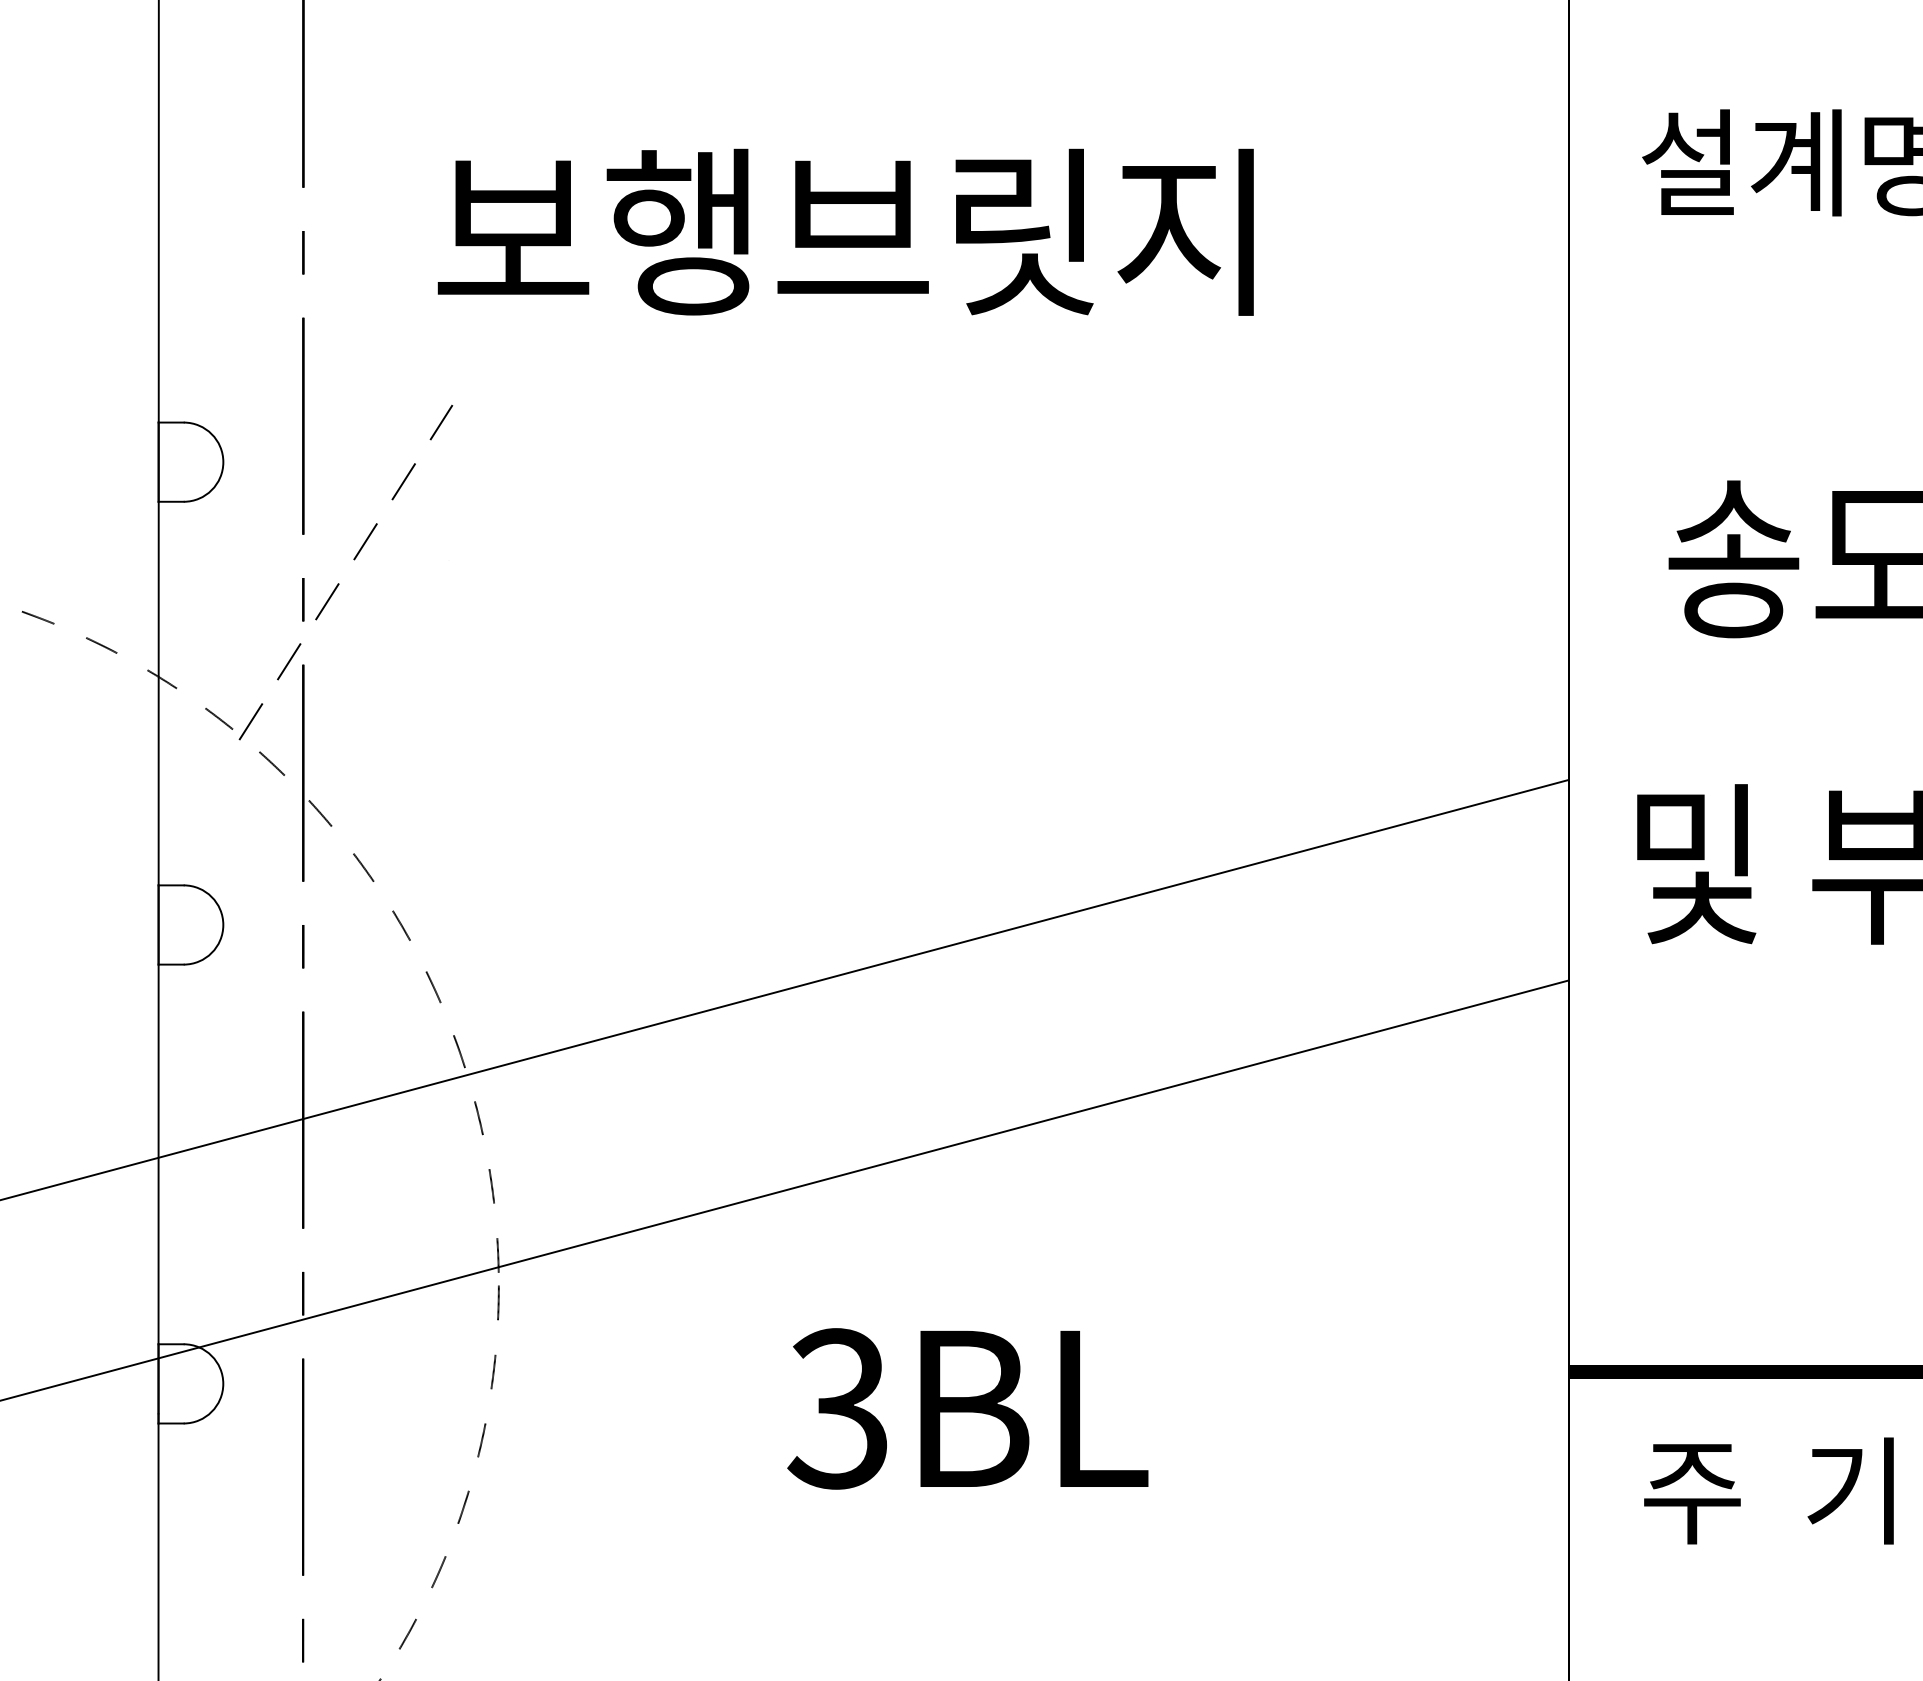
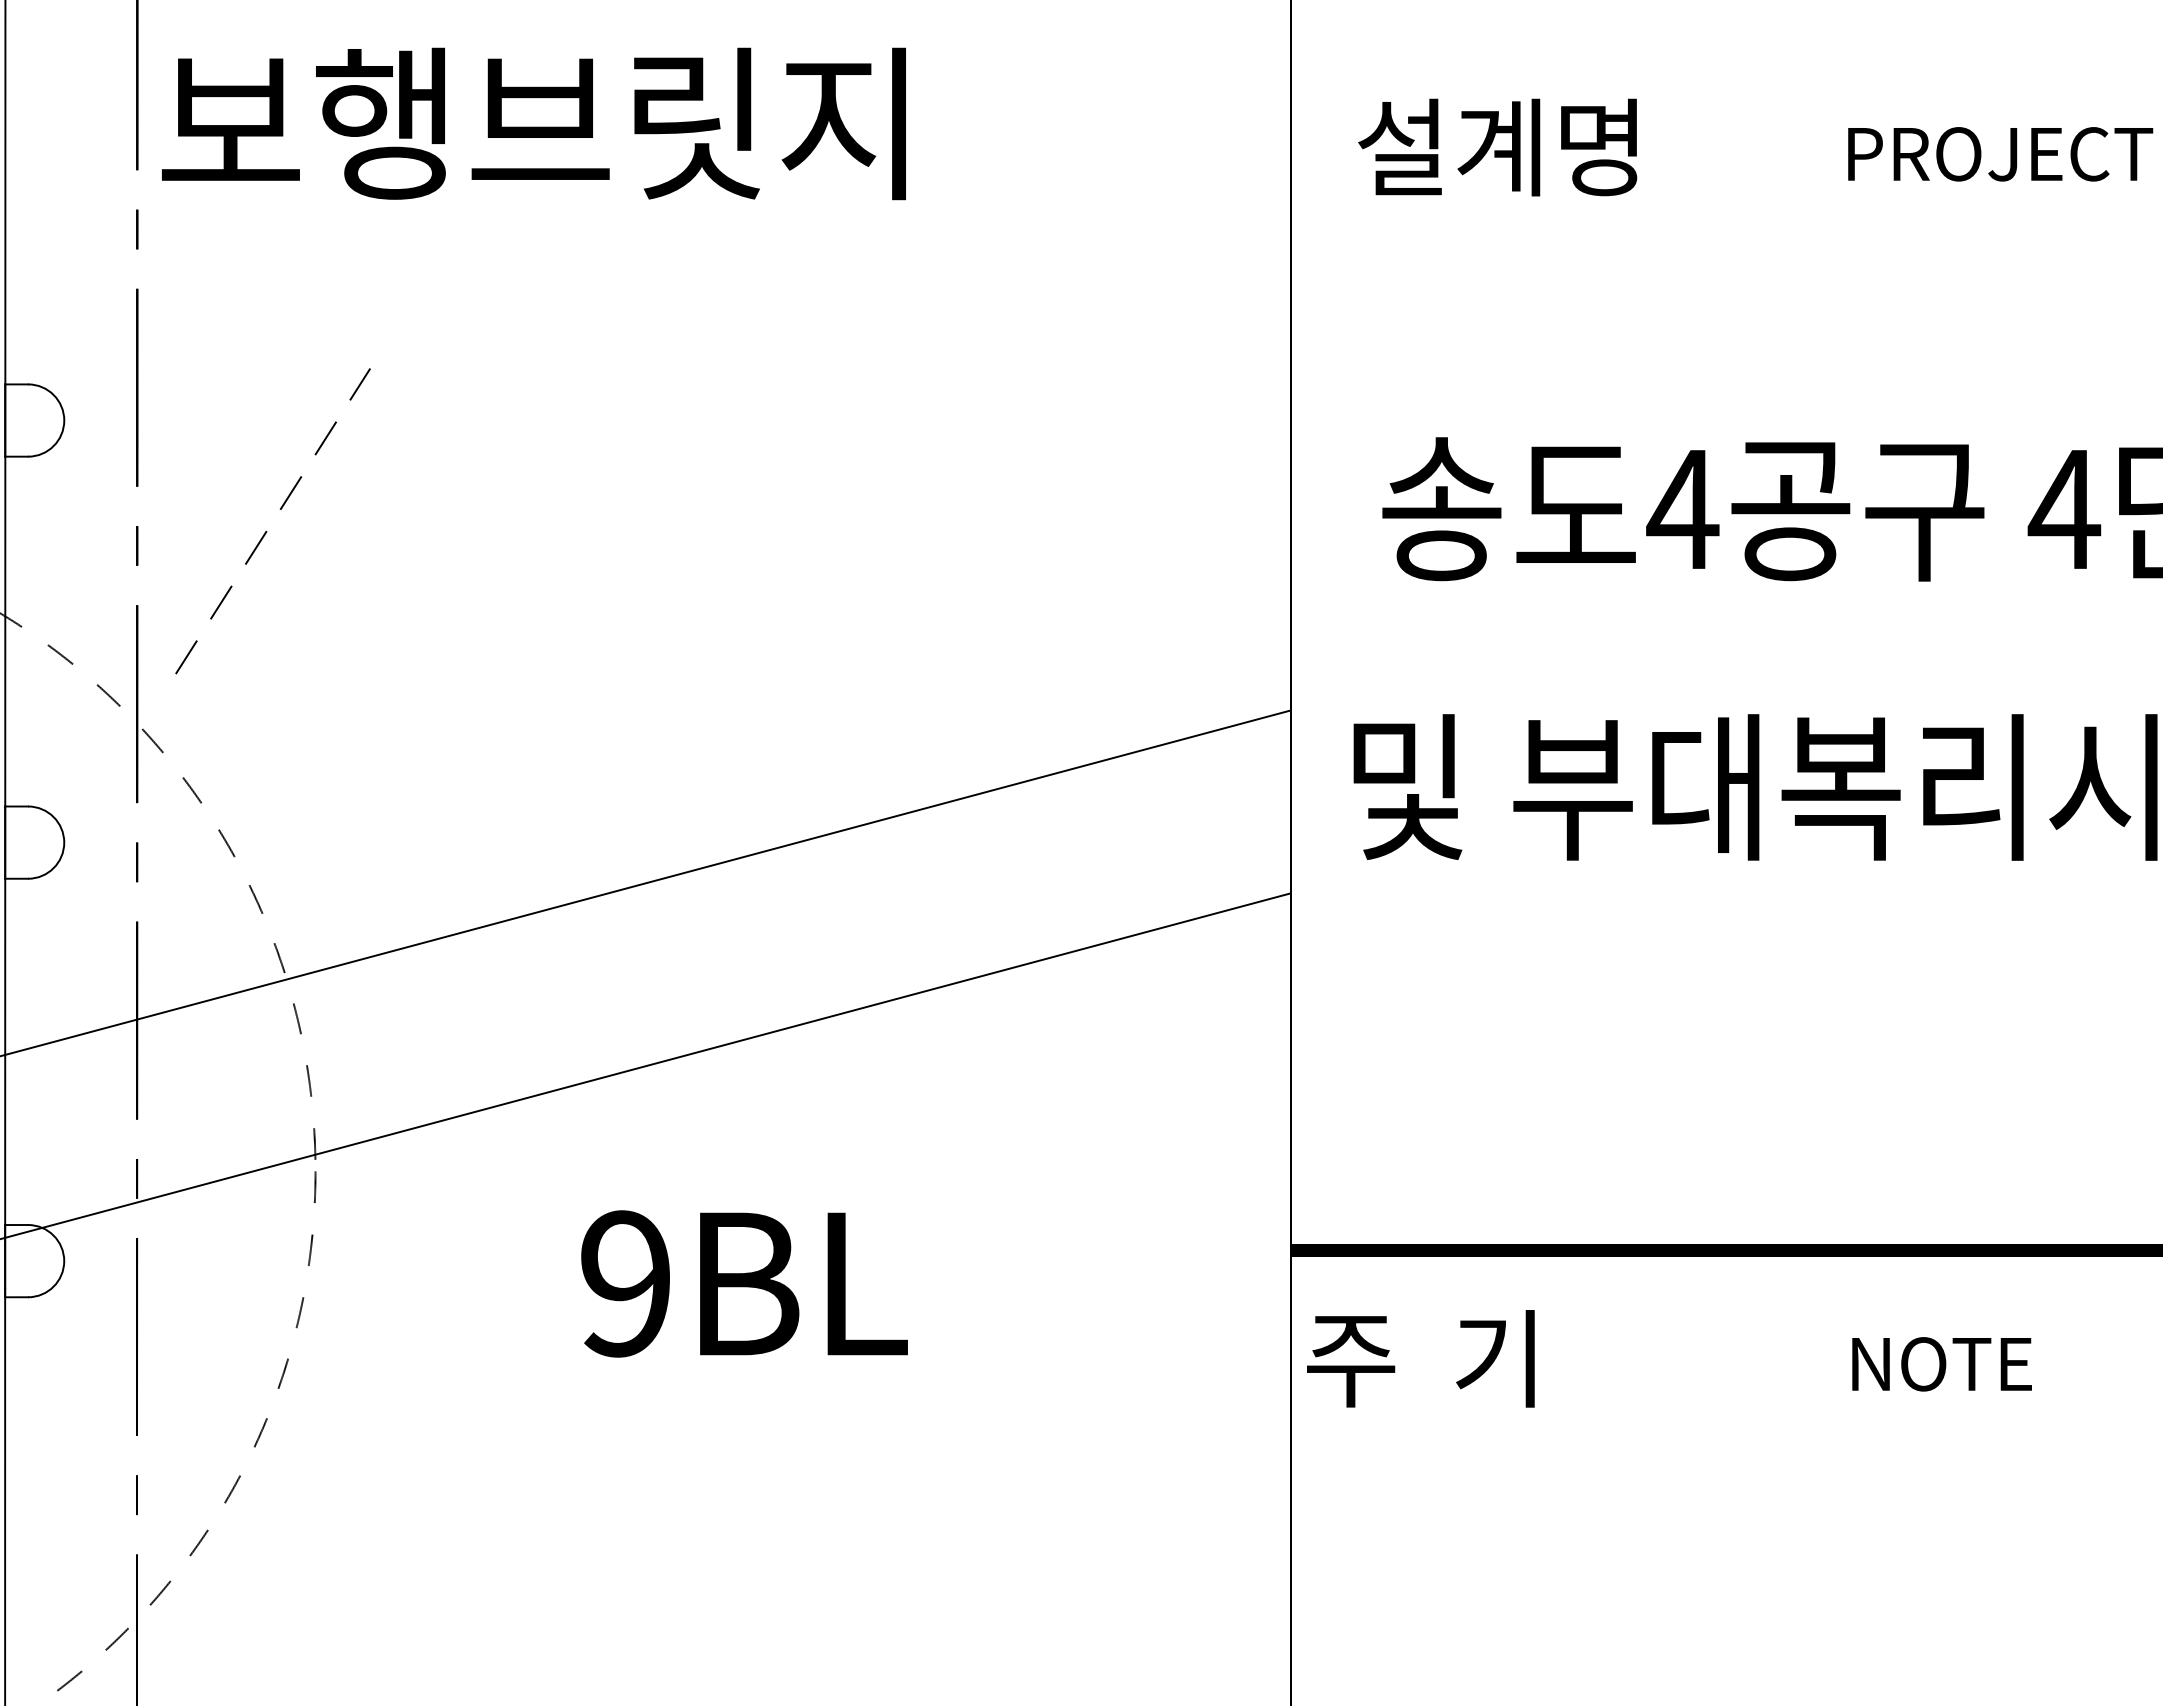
text: (845, 231) -> (533, 123), moved
line: (339, 583) -> (267, 531), moved
text: (836, 1408) -> (623, 1283), 3BL -> 9BL
text: (1768, 1490) -> (1420, 1358), moved

